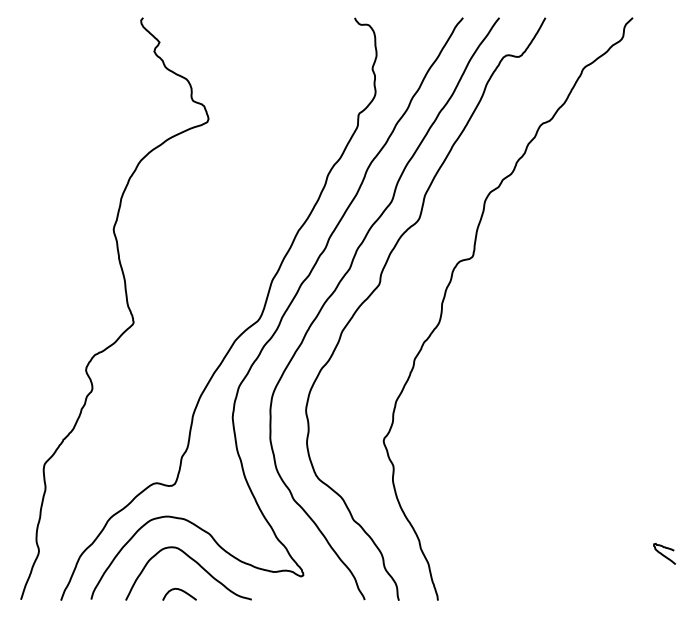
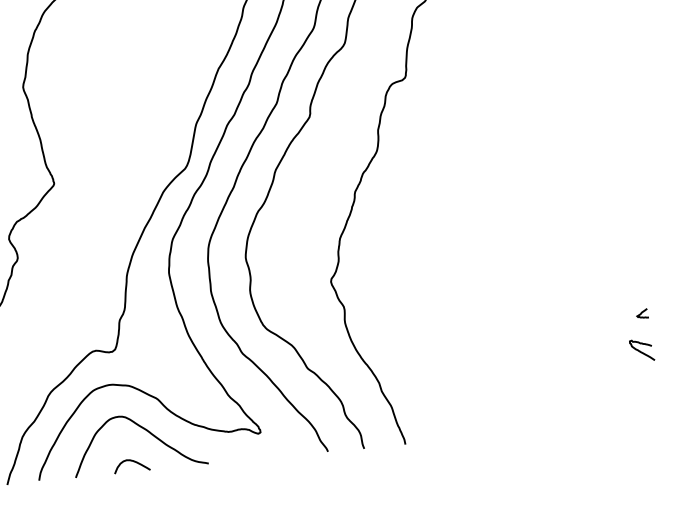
curve: (672, 500) -> (642, 313), added
curve: (663, 554) -> (640, 351), moved

